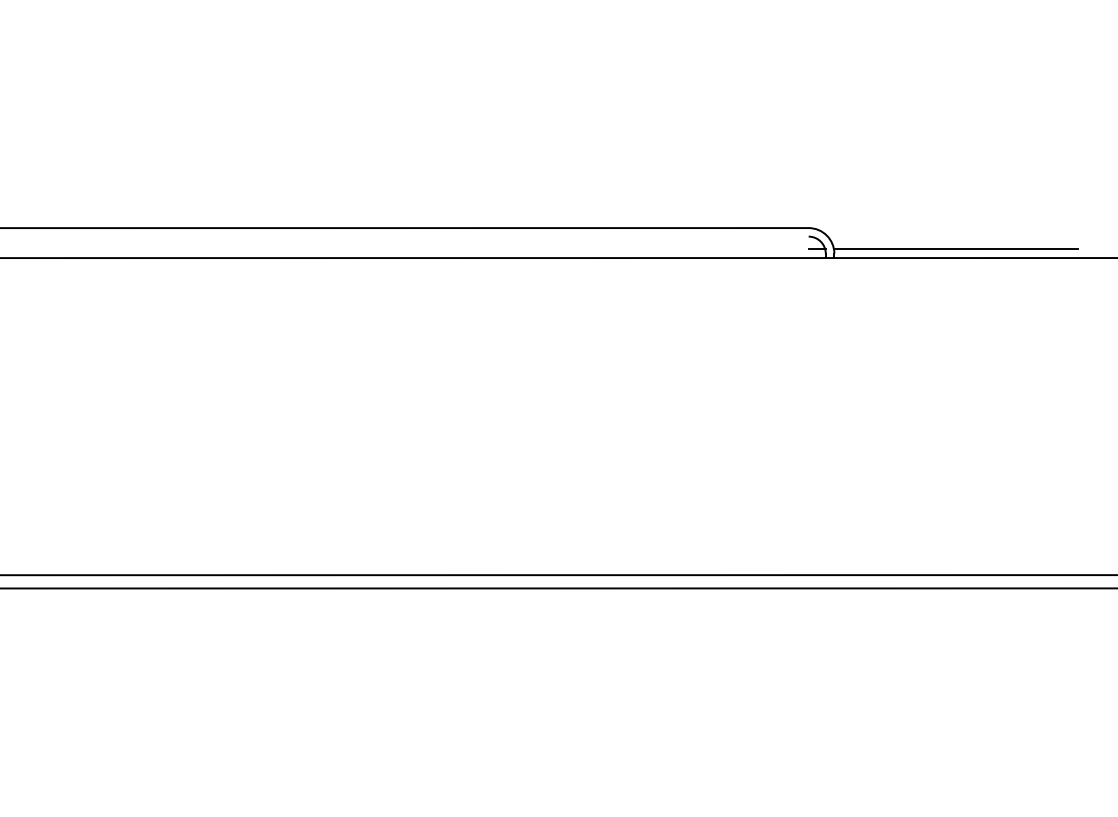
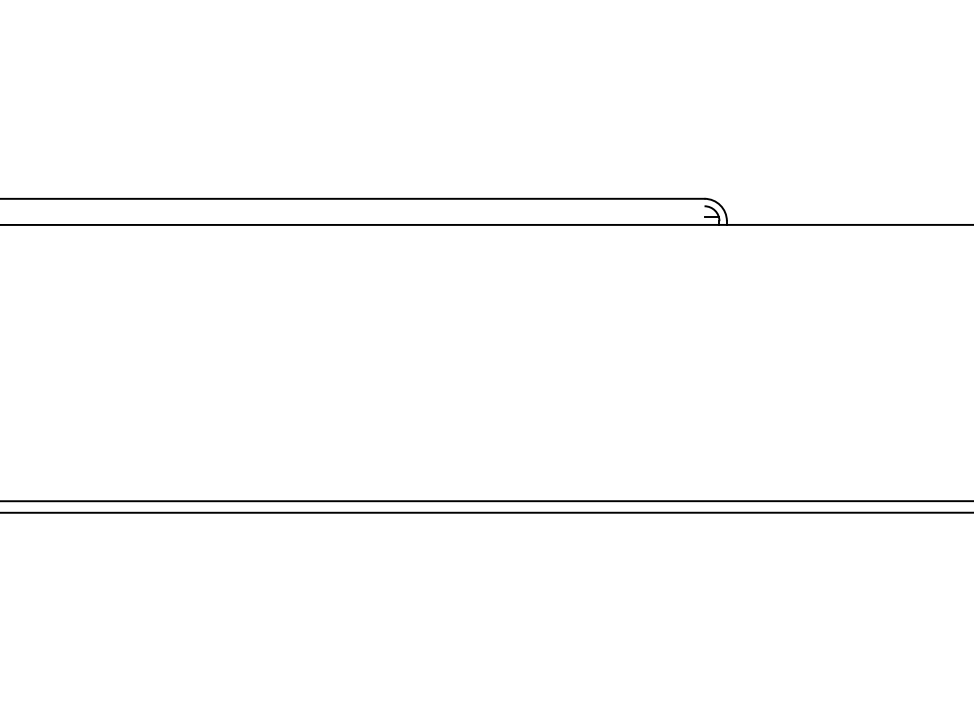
line: (956, 249) -> (833, 217), removed

